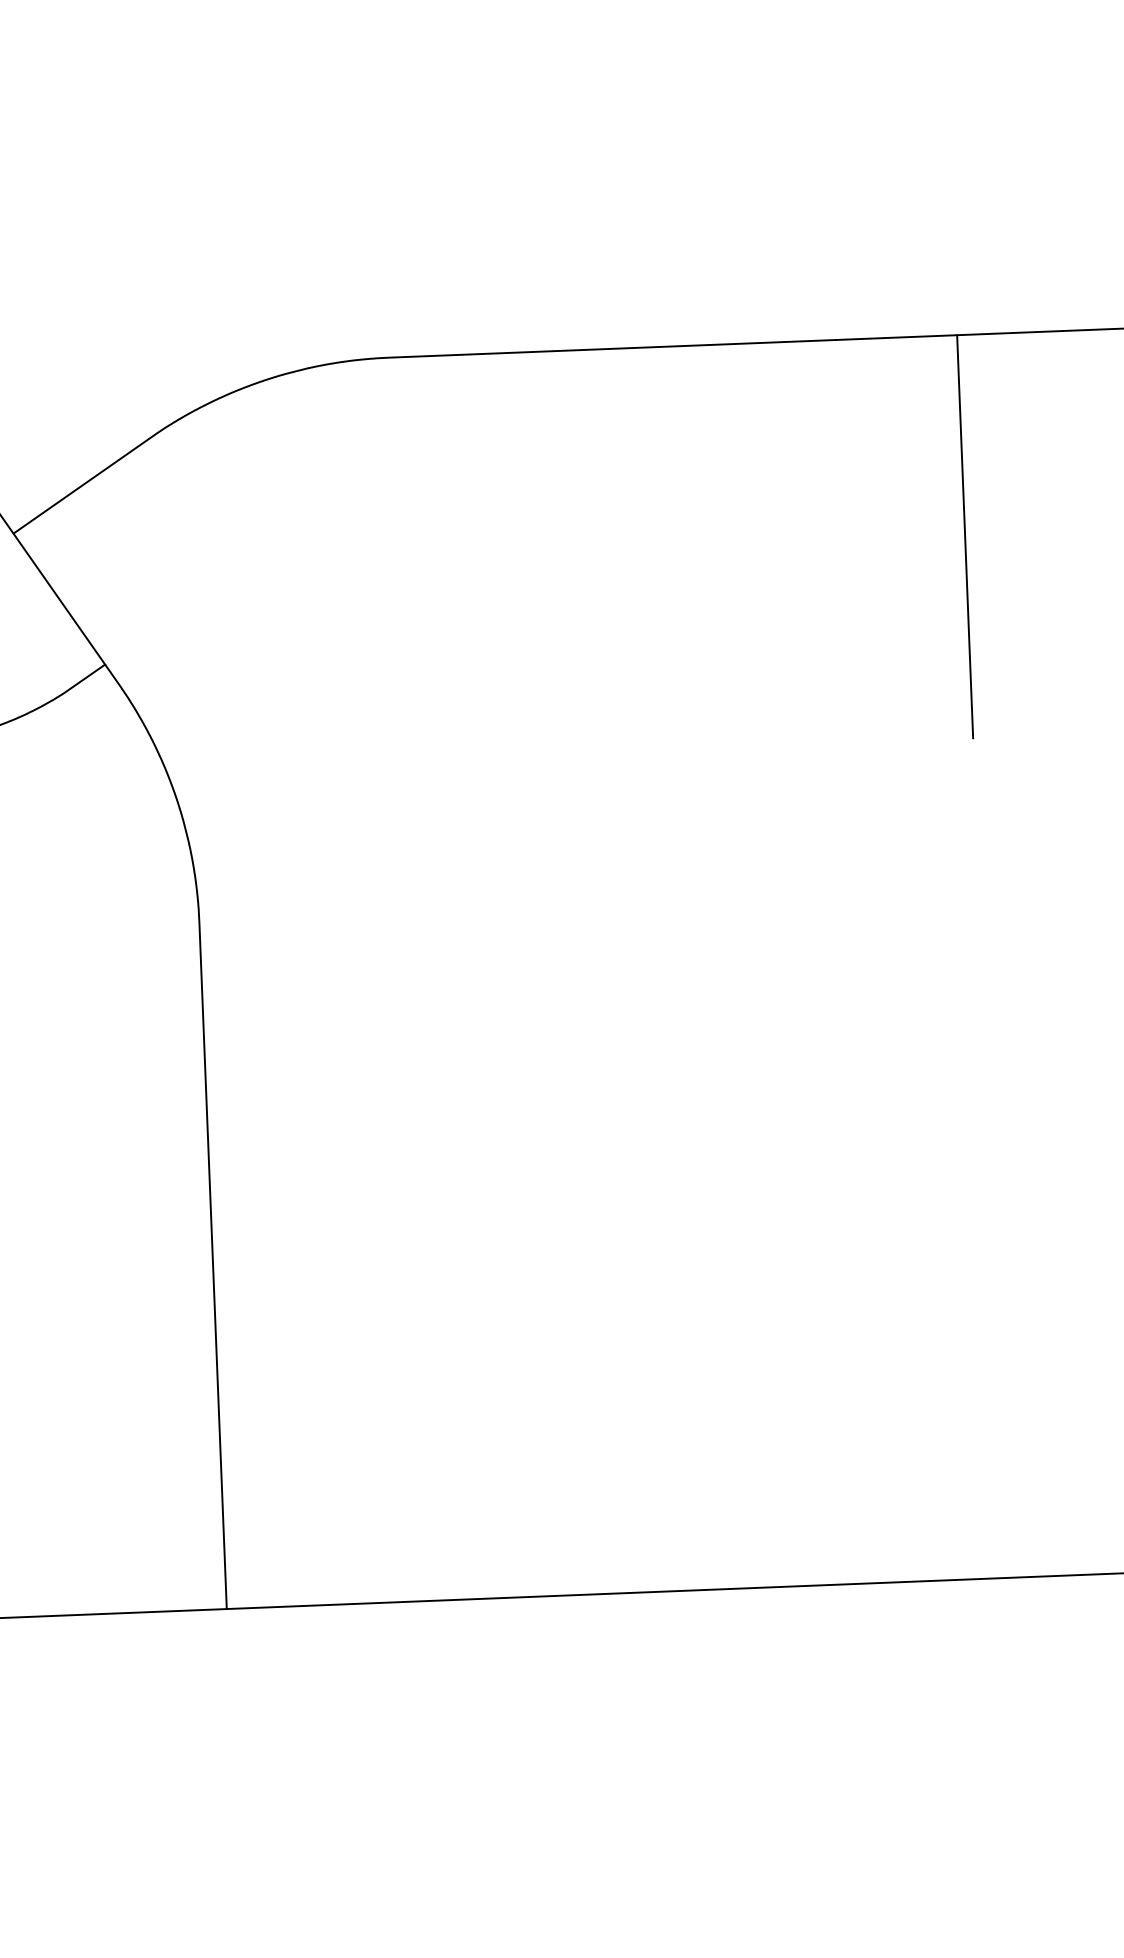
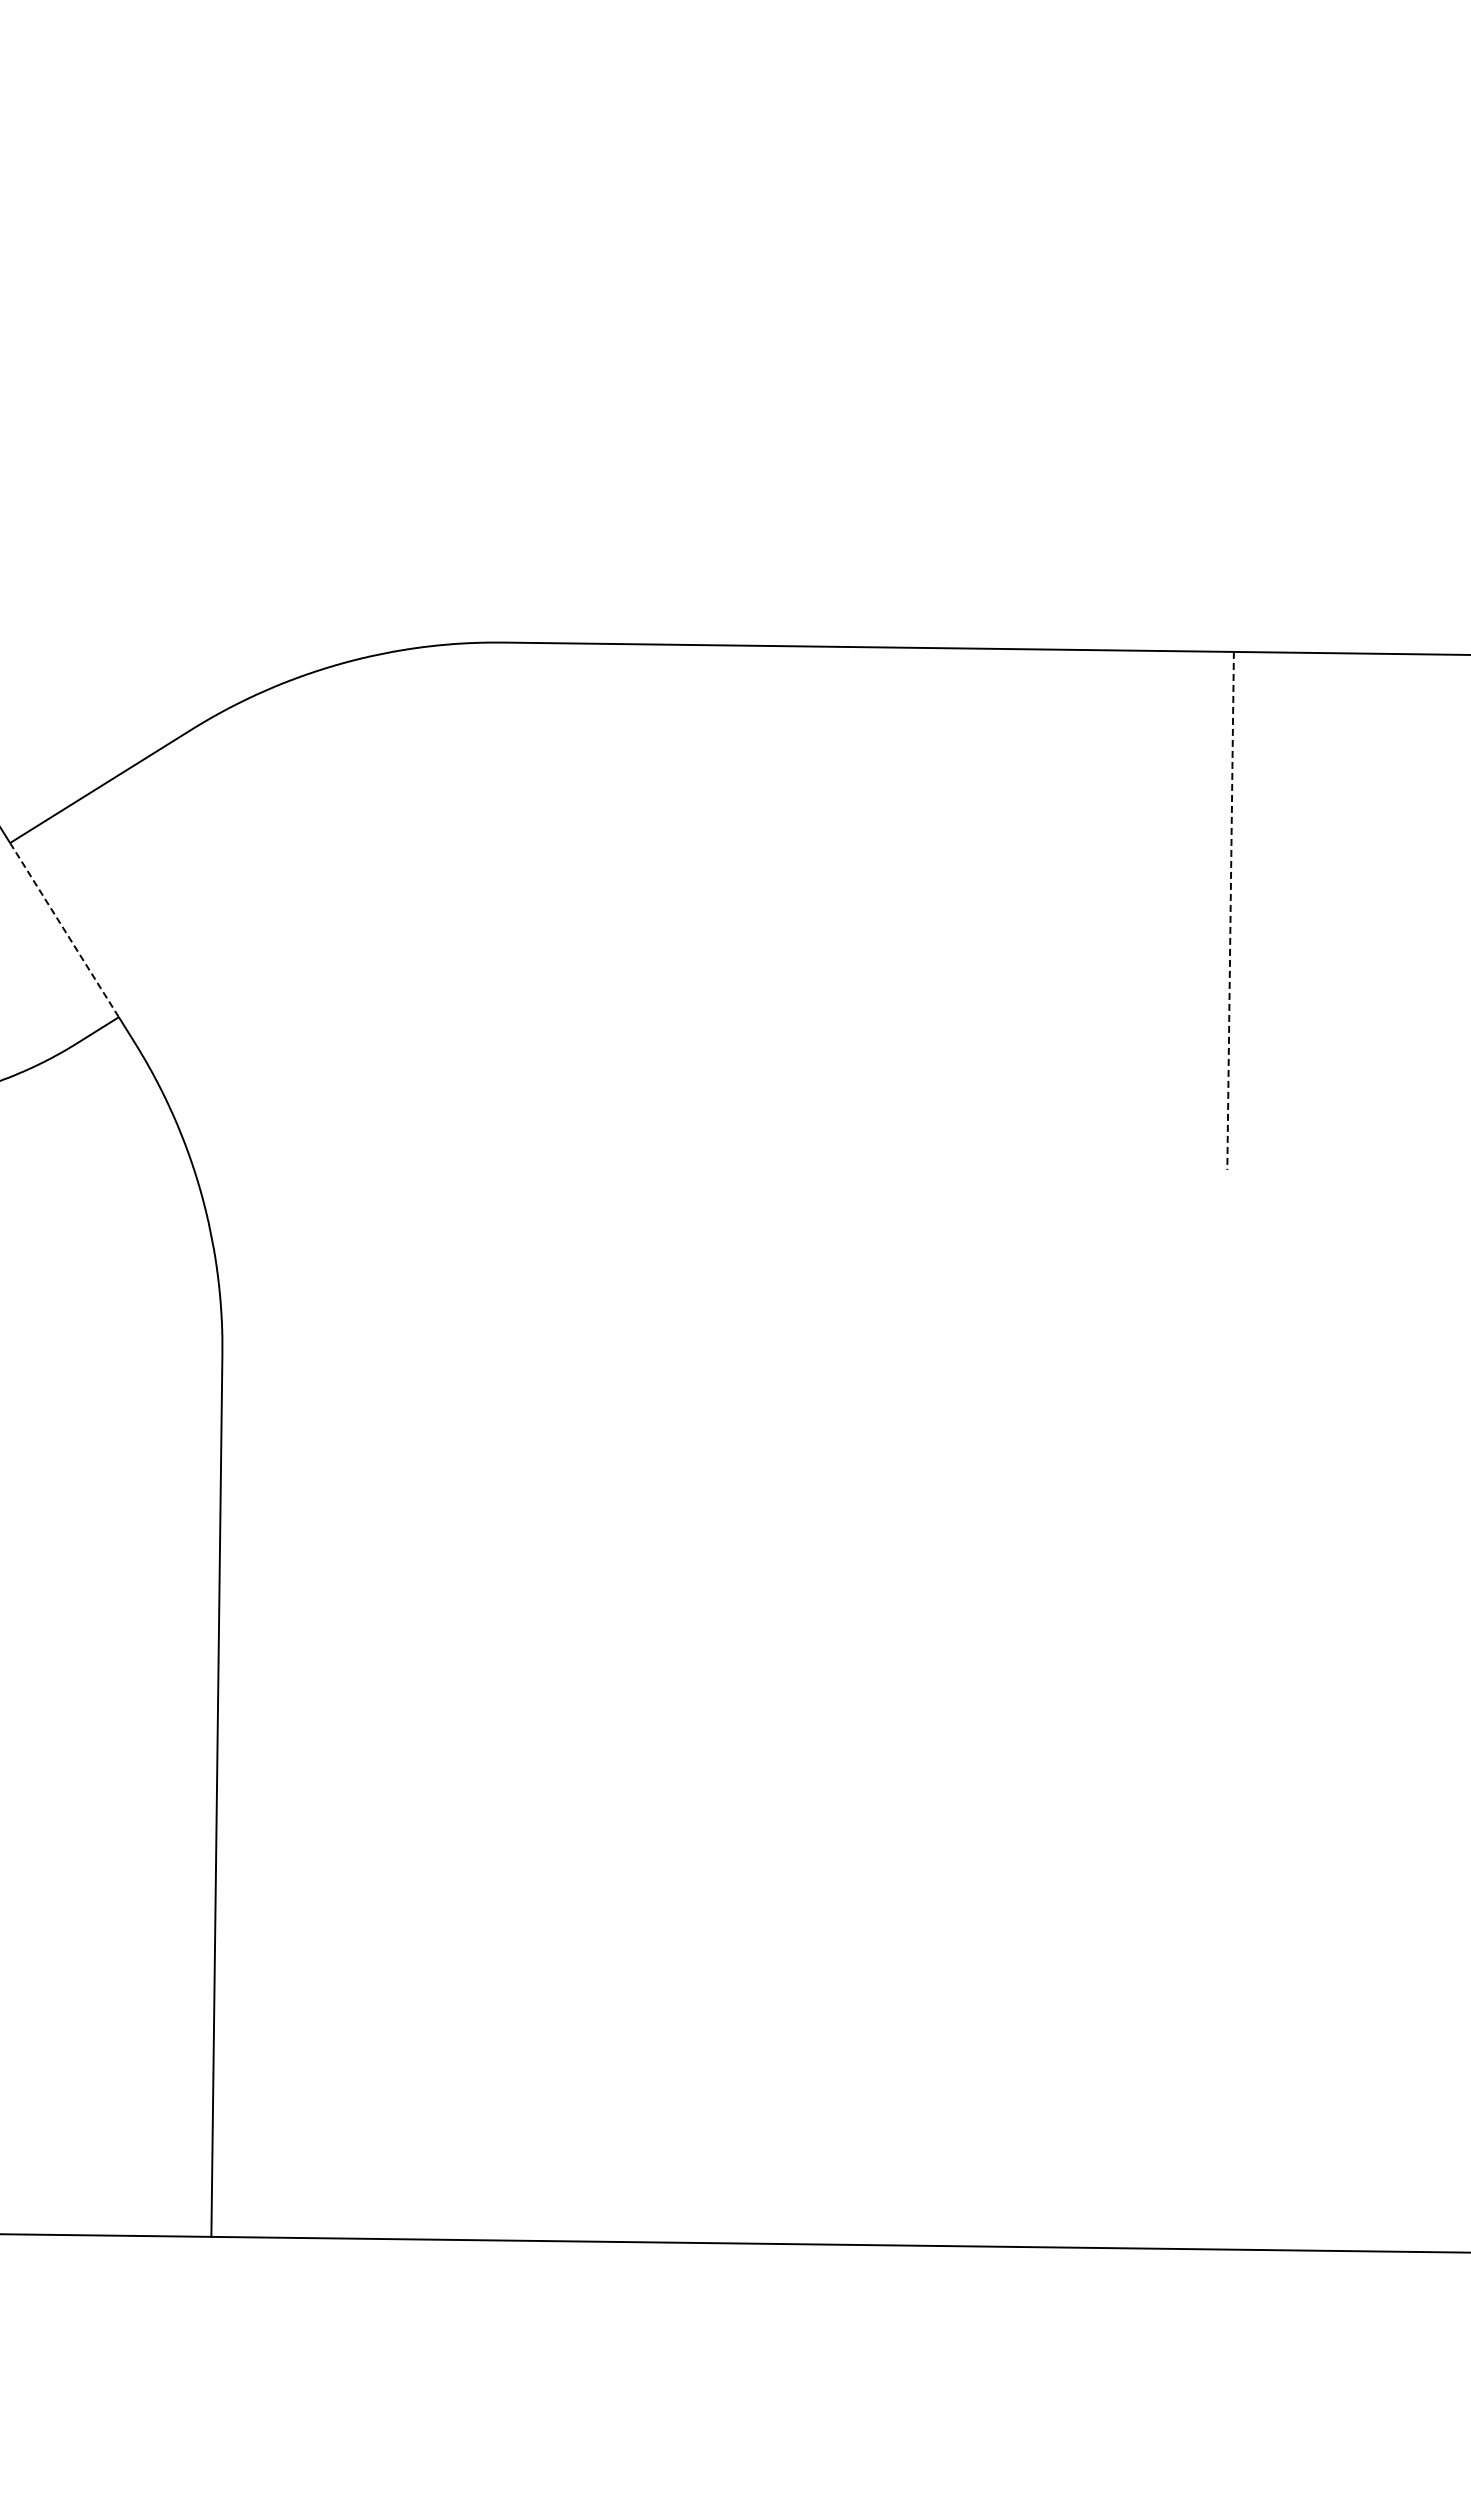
line: (965, 537) -> (1230, 911), solid -> dashed
line: (59, 599) -> (64, 930), solid -> dashed

